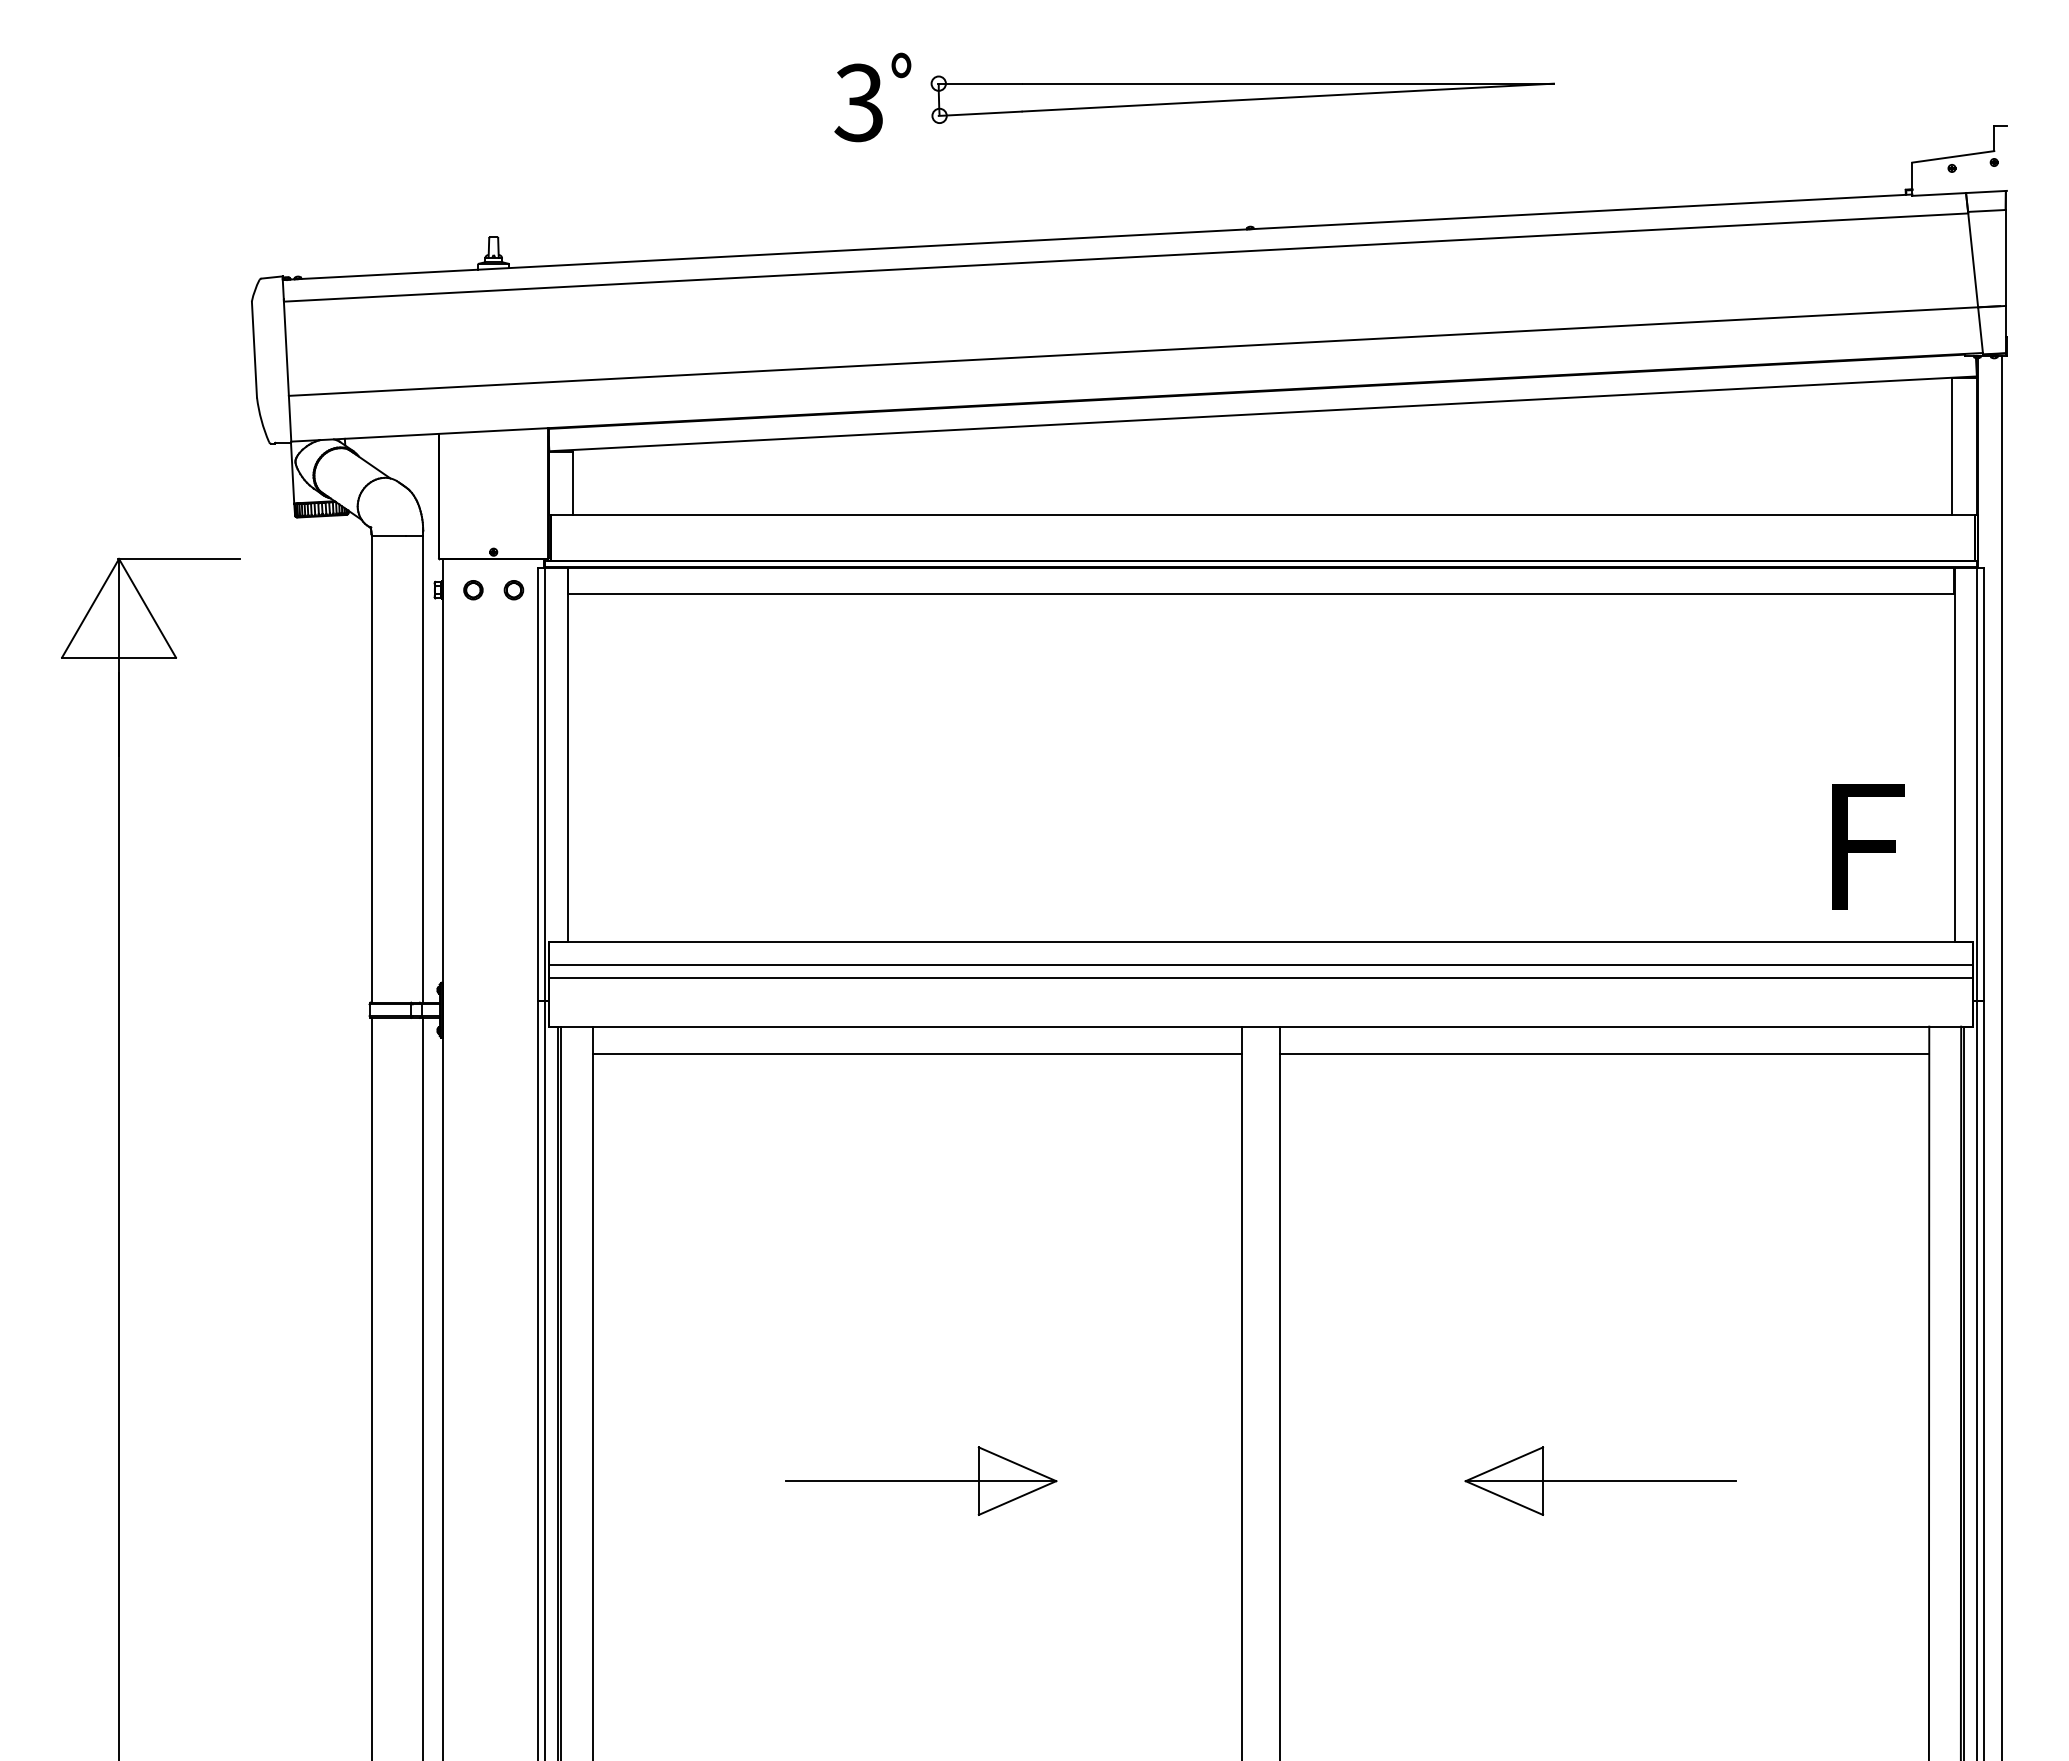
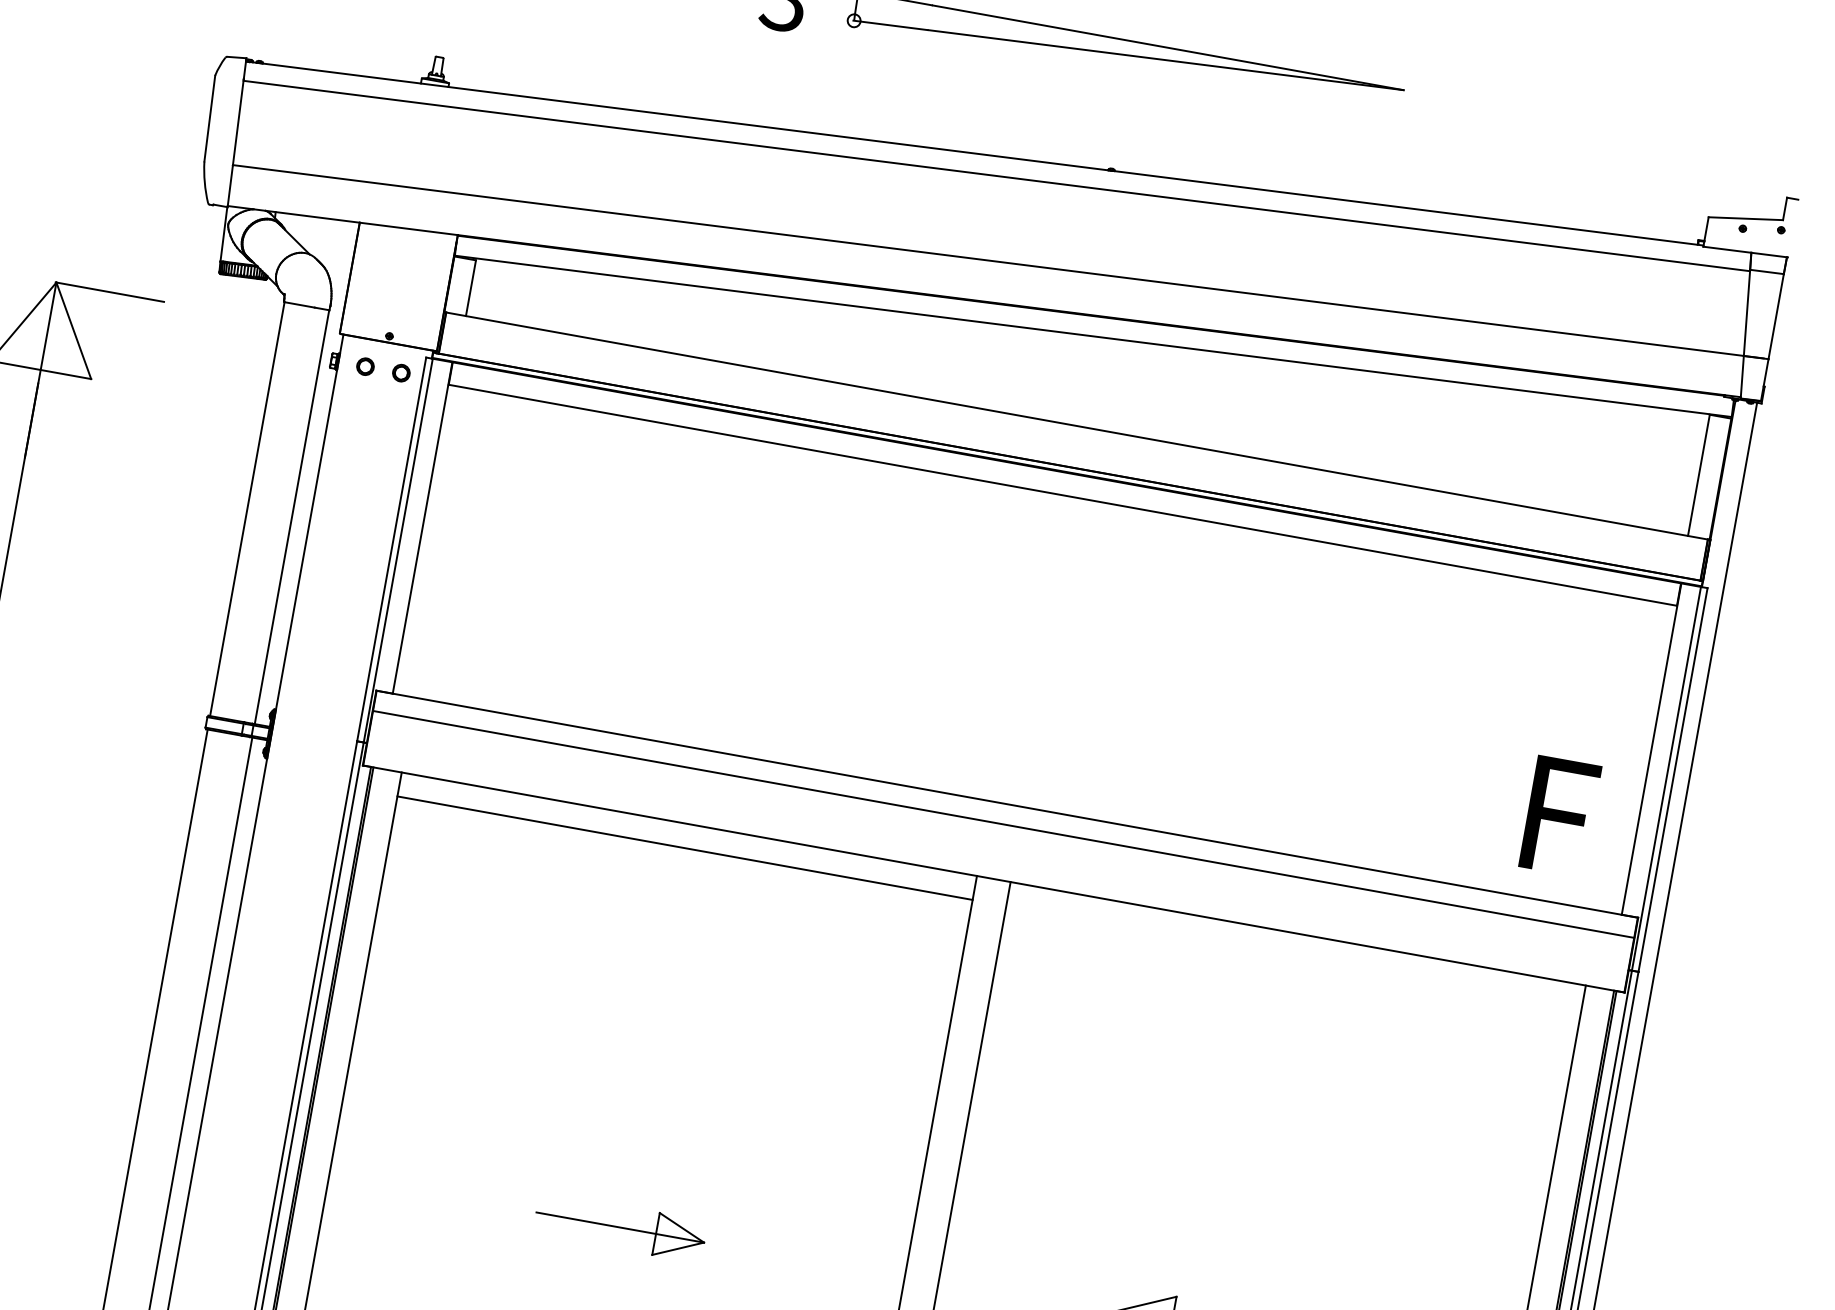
line: (1260, 977) -> (1001, 835), removed
line: (1604, 1053) -> (1293, 957), removed
part: (921, 1480) -> (620, 1227), size x0.7

